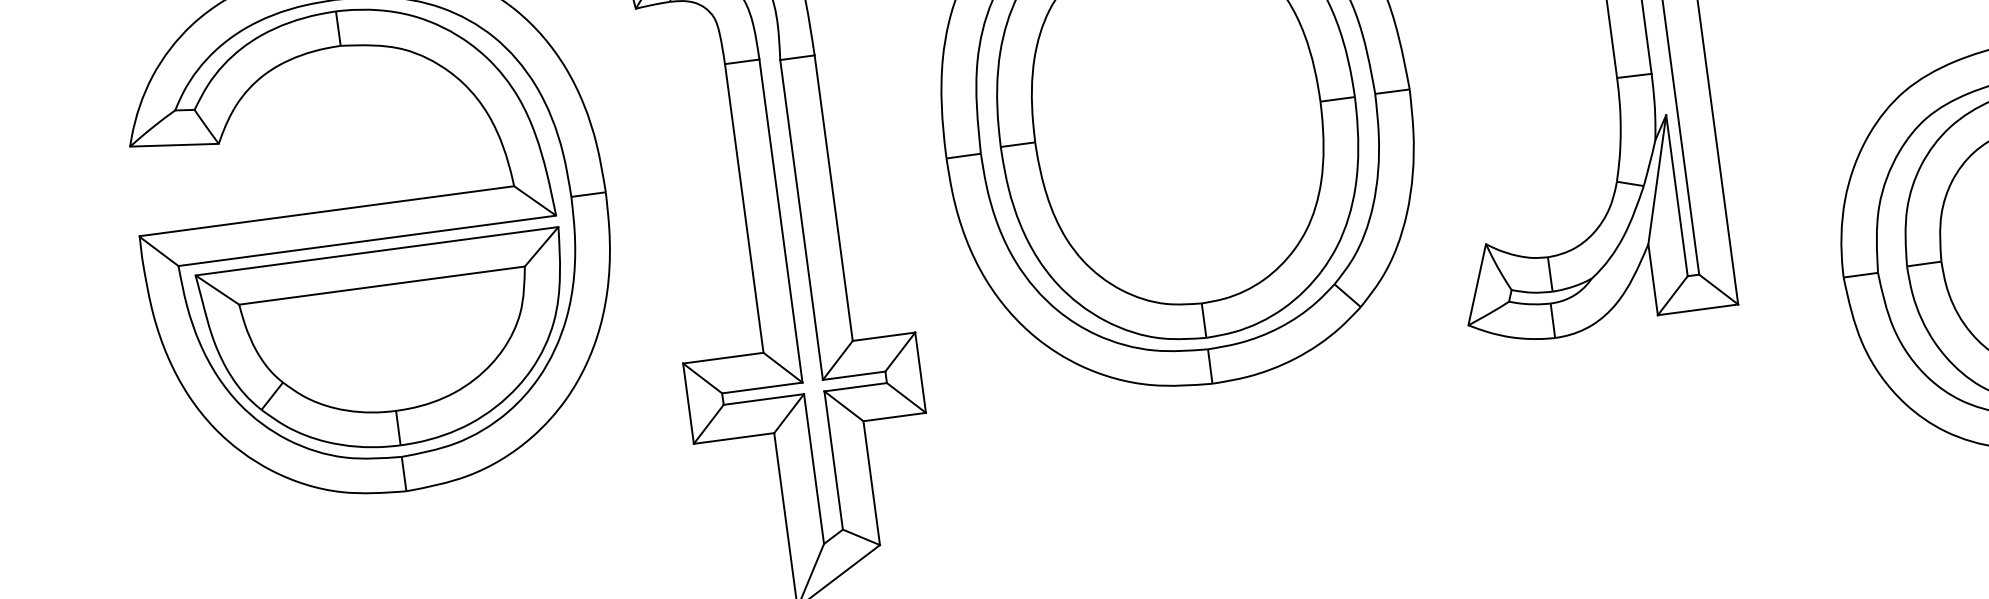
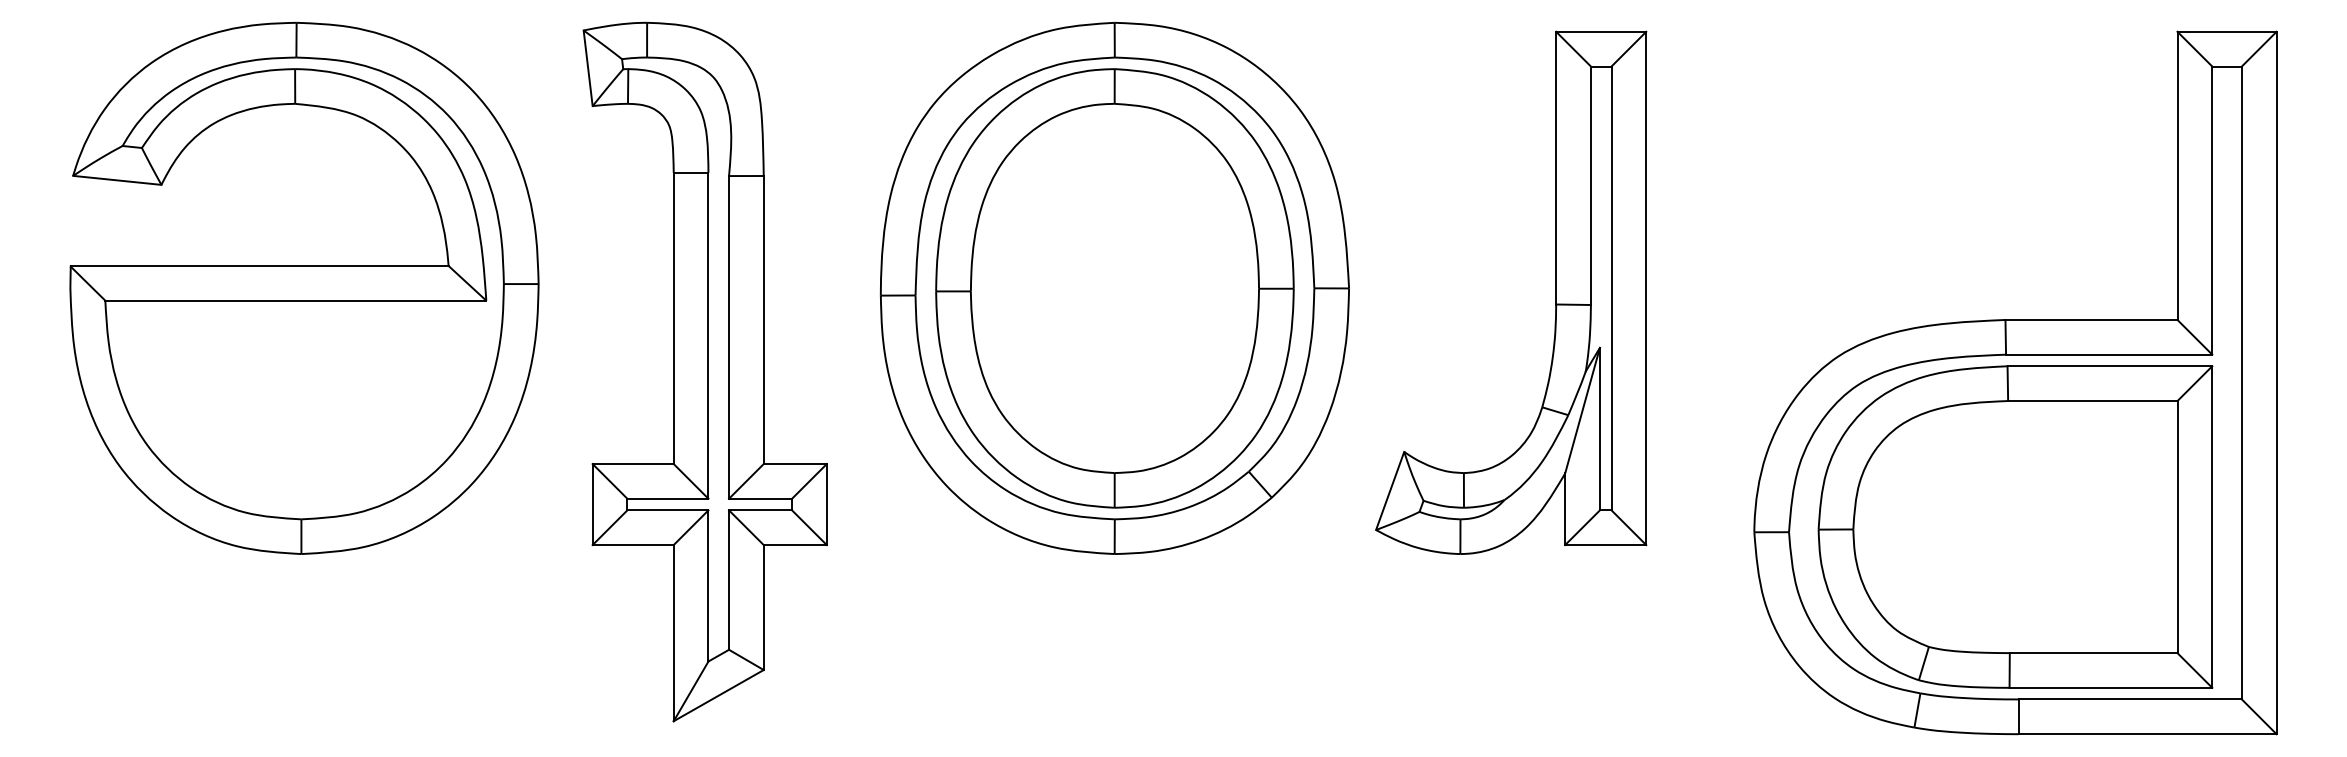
part: (389, 347) -> (303, 409), removed

